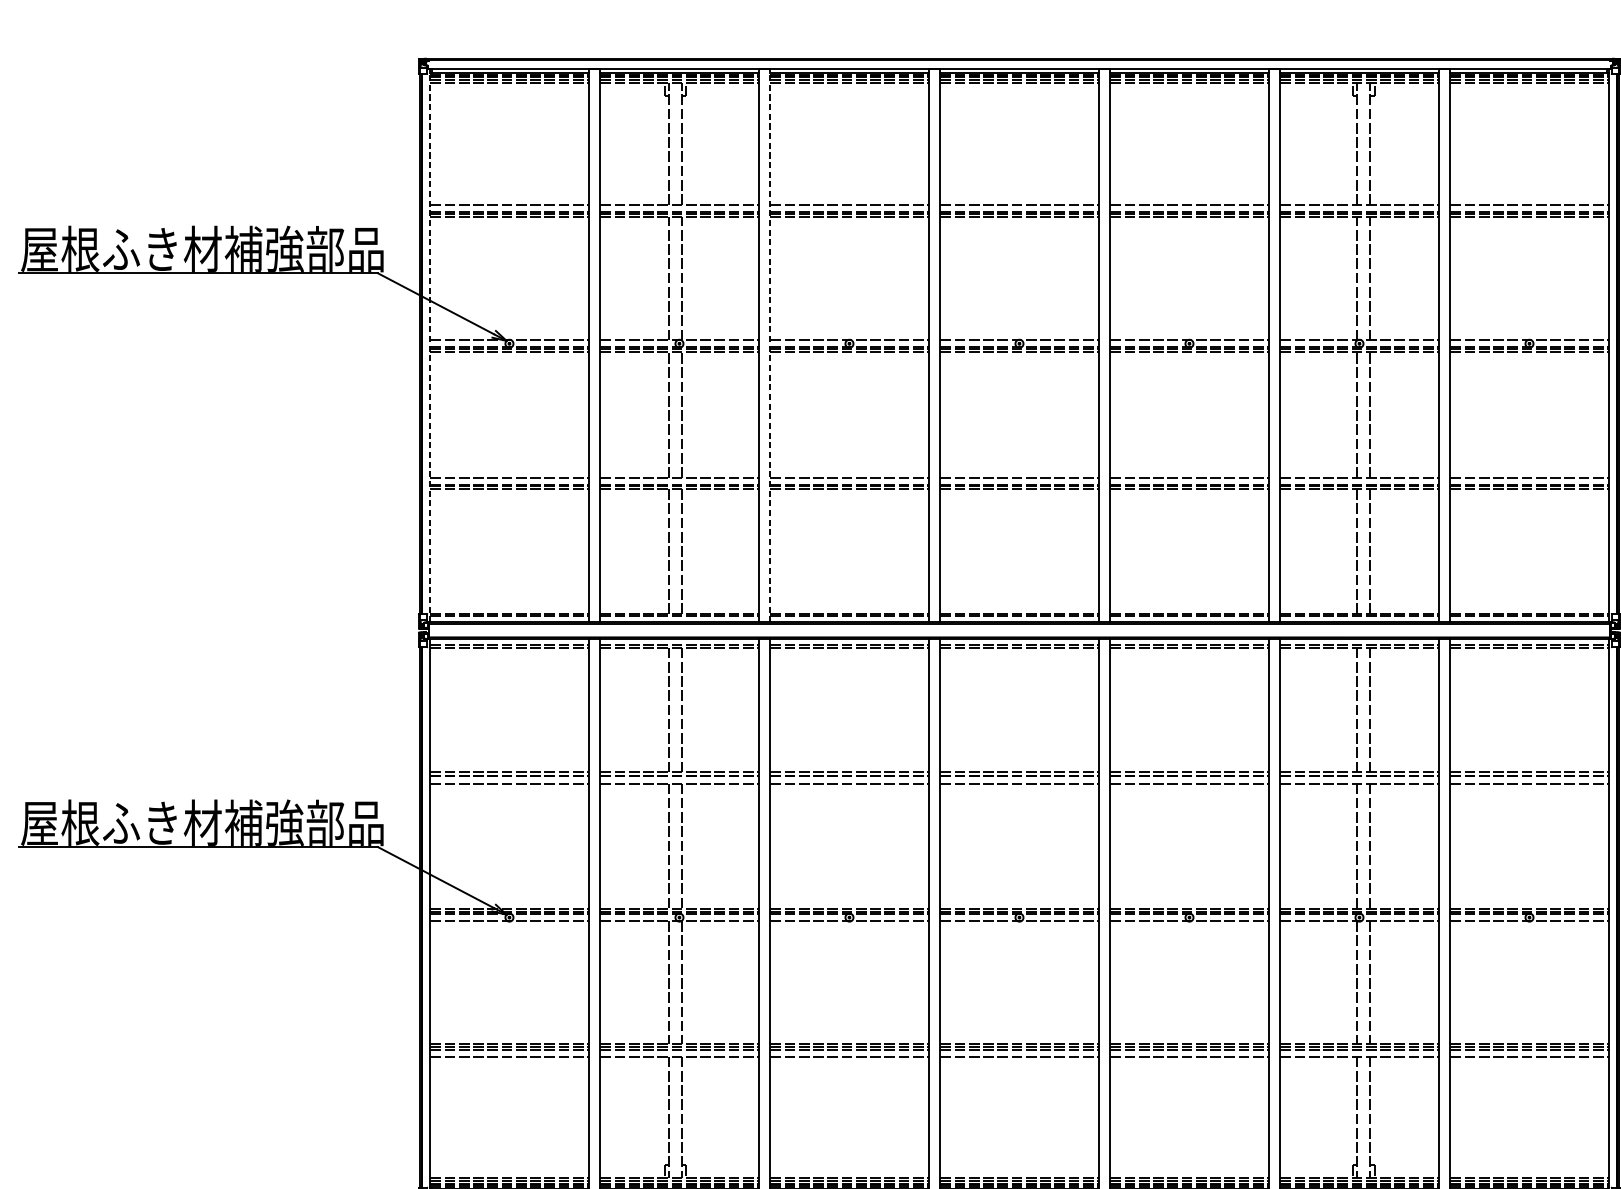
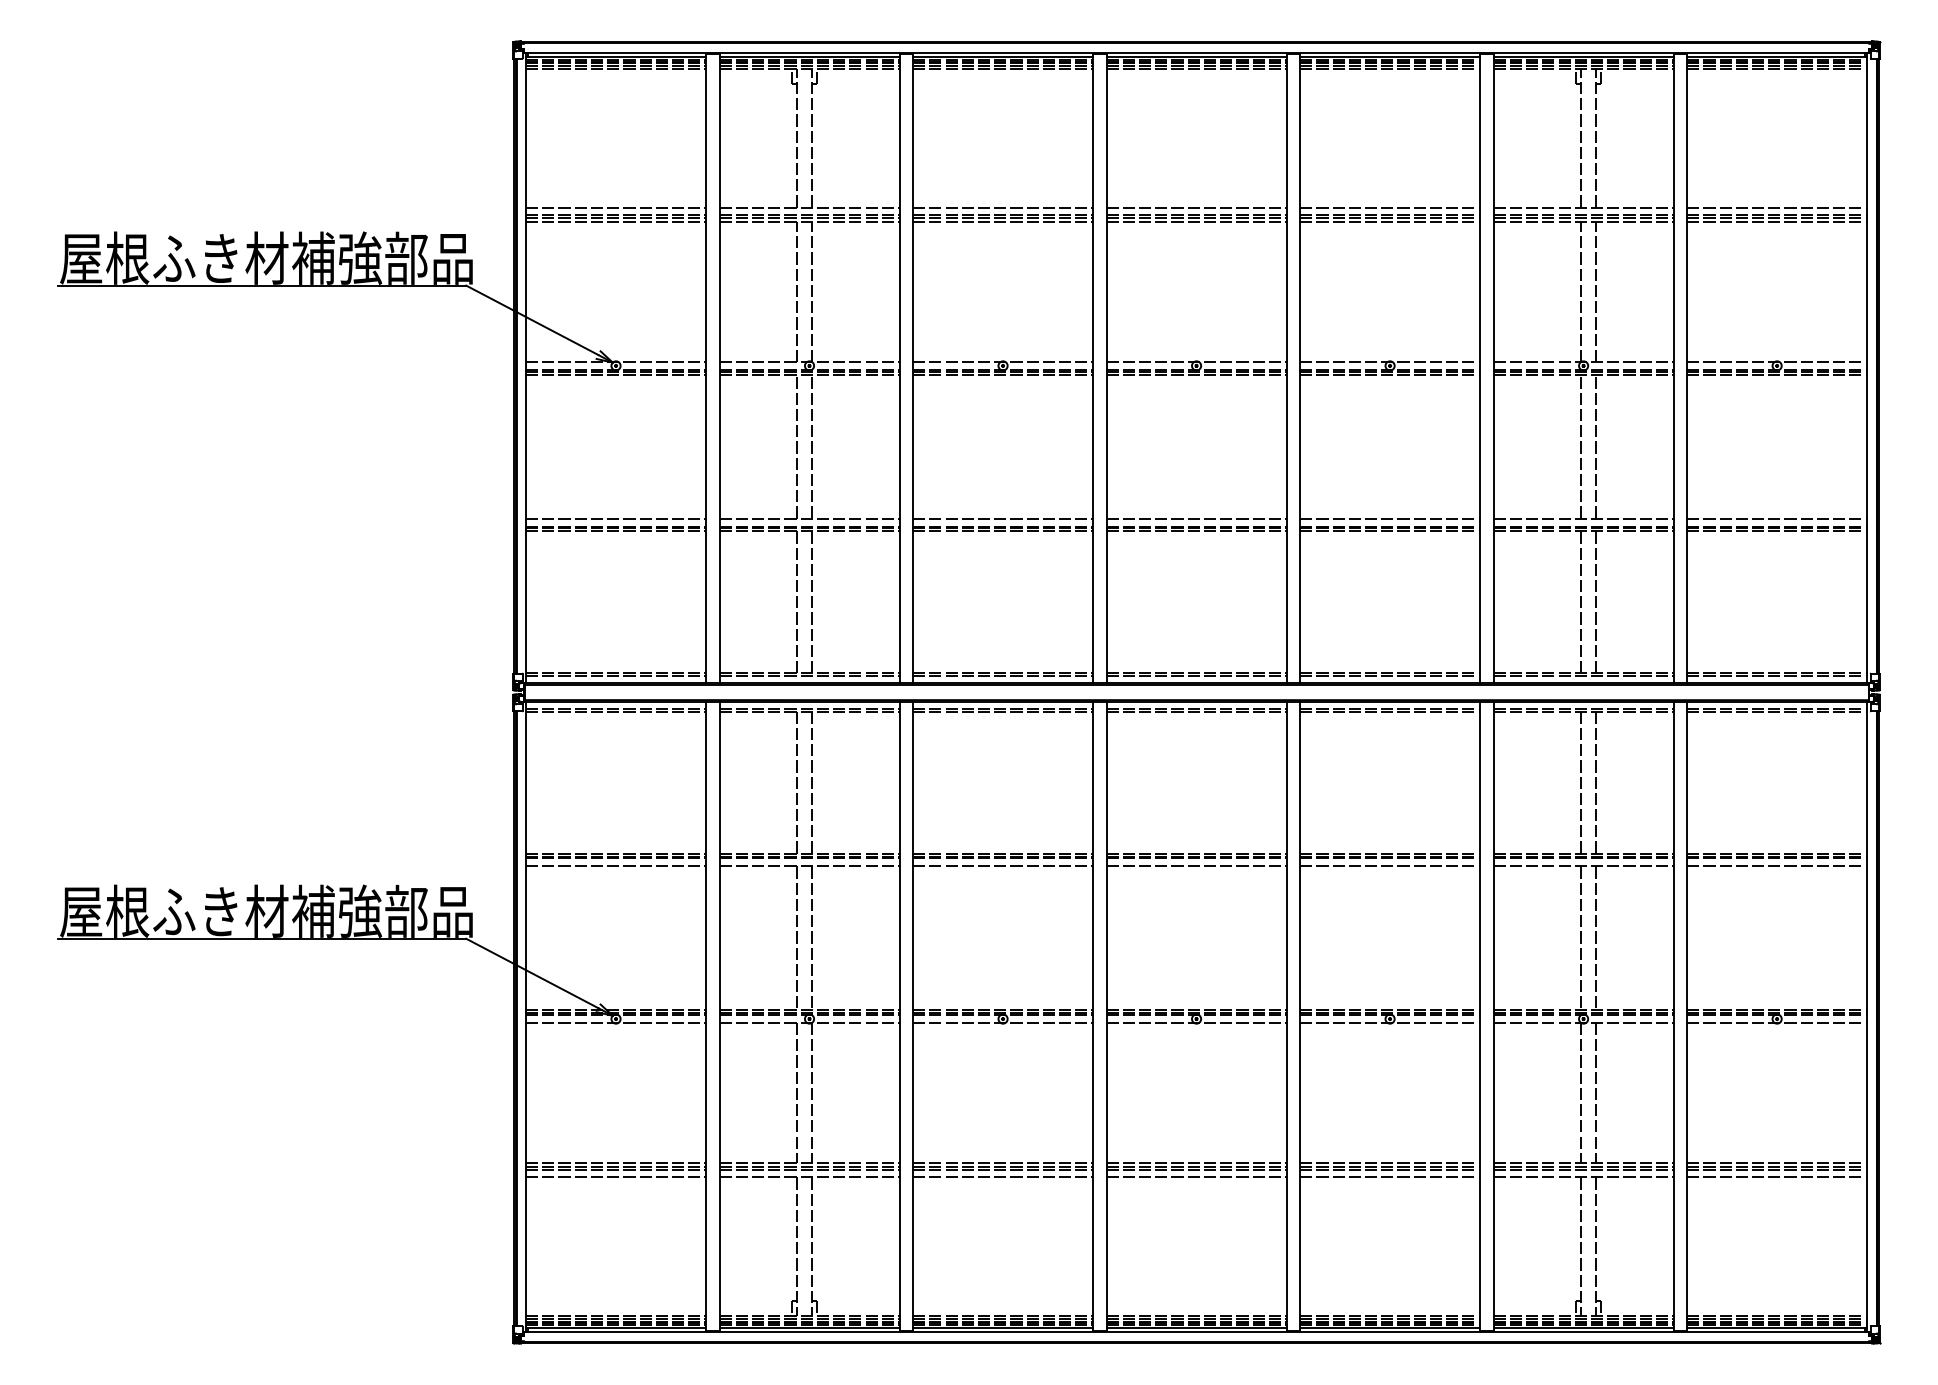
line: (430, 346) -> (526, 368), dashed -> solid
line: (770, 346) -> (913, 368), dashed -> solid

